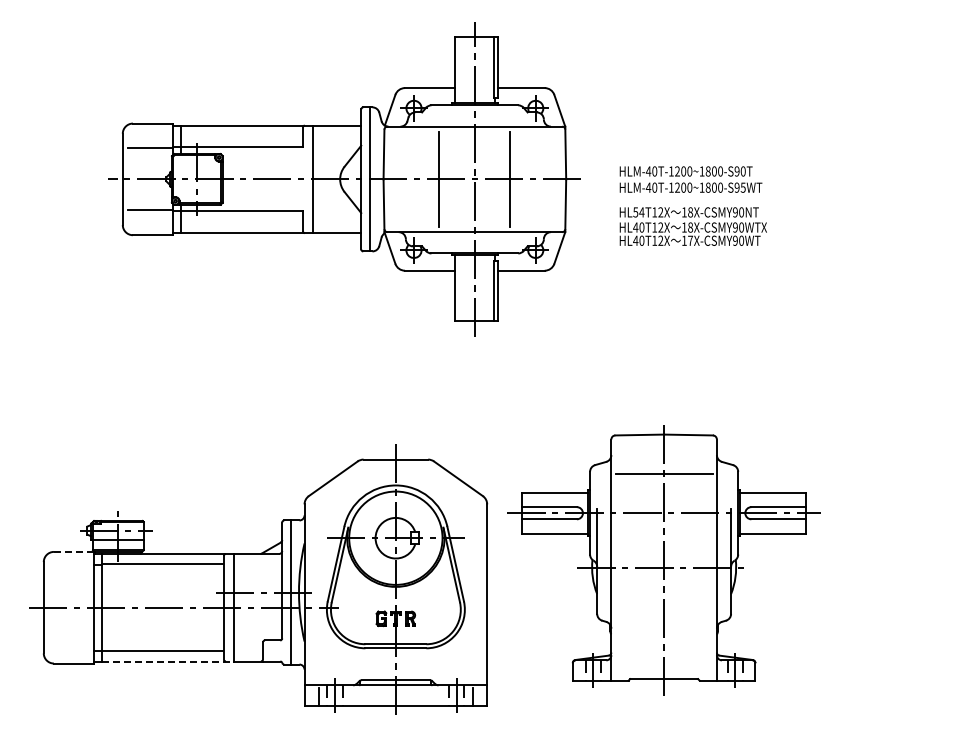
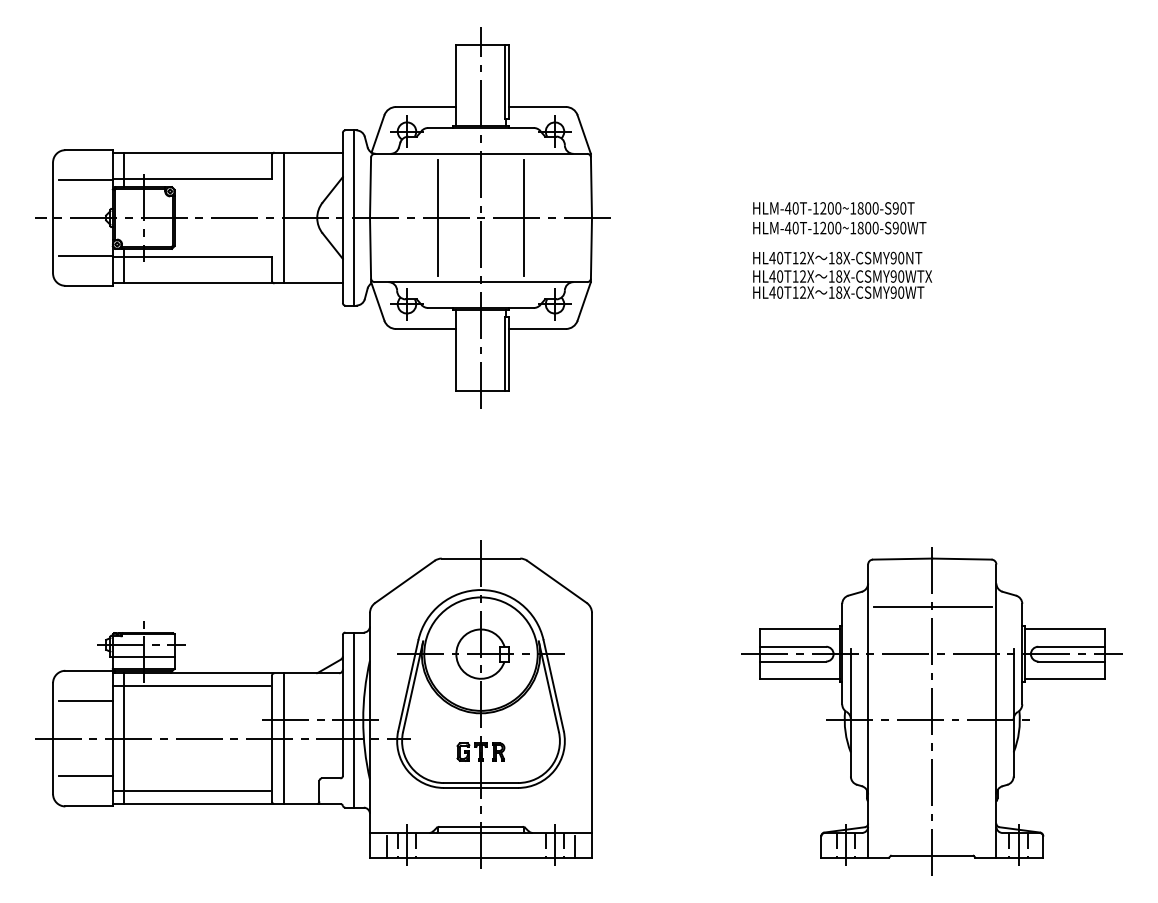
part: (344, 179) -> (322, 218), moved
text: (742, 187) -> (902, 227), HLM-40T-1200~1800-S95WT -> HLM-40T-1200~1800-S90WT
text: (638, 212) -> (775, 258), HL54T12X -> HL40T12X
text: (690, 240) -> (839, 292), 17X-CSMY90WT -> 18X-CSMY90WT
line: (73, 551) -> (89, 670), dashed -> solid
part: (663, 560) -> (931, 711), moved
line: (70, 576) -> (85, 700), added
line: (70, 638) -> (85, 776), added
line: (168, 661) -> (204, 803), dashed -> solid

